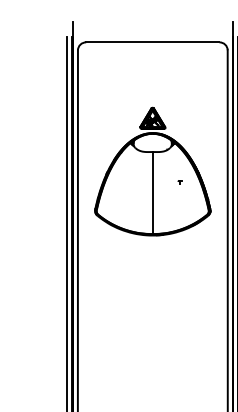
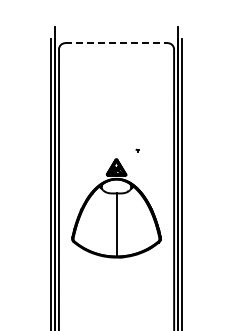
line: (154, 42) -> (117, 43), solid -> dashed
part: (152, 171) -> (116, 208), moved

